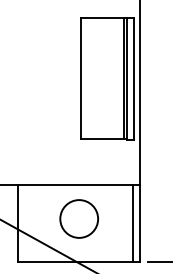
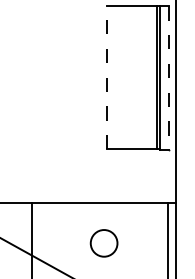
line: (81, 78) -> (106, 78), solid -> dashed
line: (134, 79) -> (169, 79), solid -> dashed
circle: (78, 218) -> (103, 242), size x0.6

